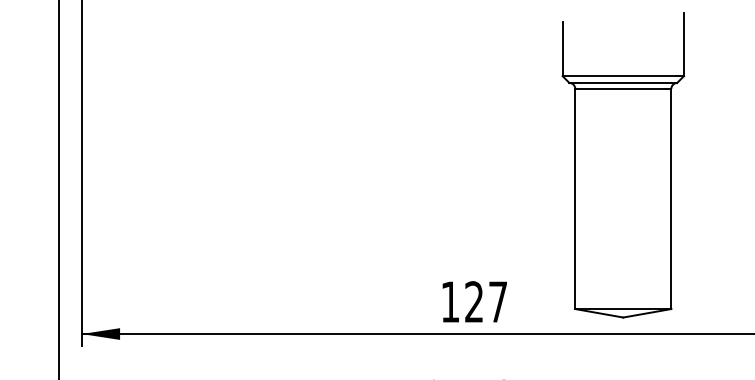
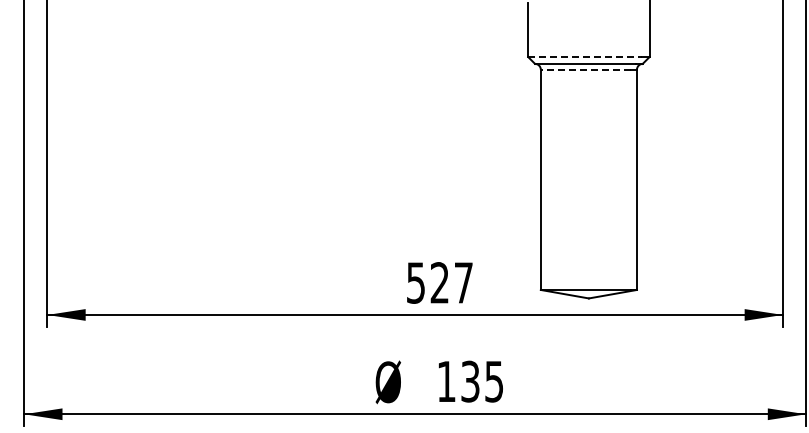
line: (619, 76) -> (585, 57), solid -> dashed
line: (619, 88) -> (585, 69), solid -> dashed
text: (449, 301) -> (415, 282), 127 -> 527

